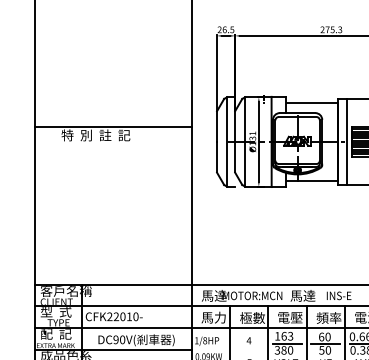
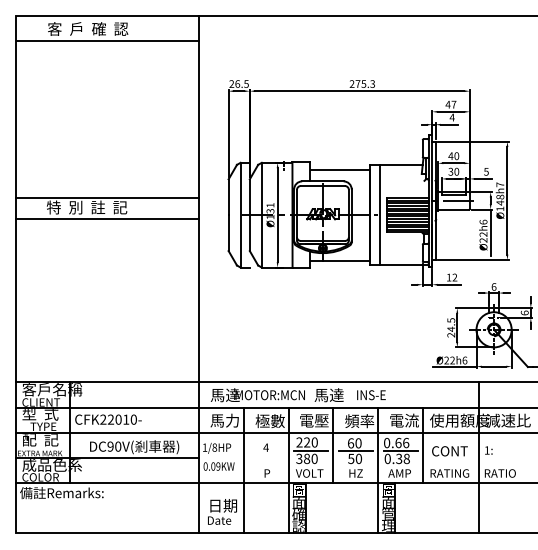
line: (113, 145) -> (107, 219), added
text: (283, 336) -> (306, 442), 163 -> 220

